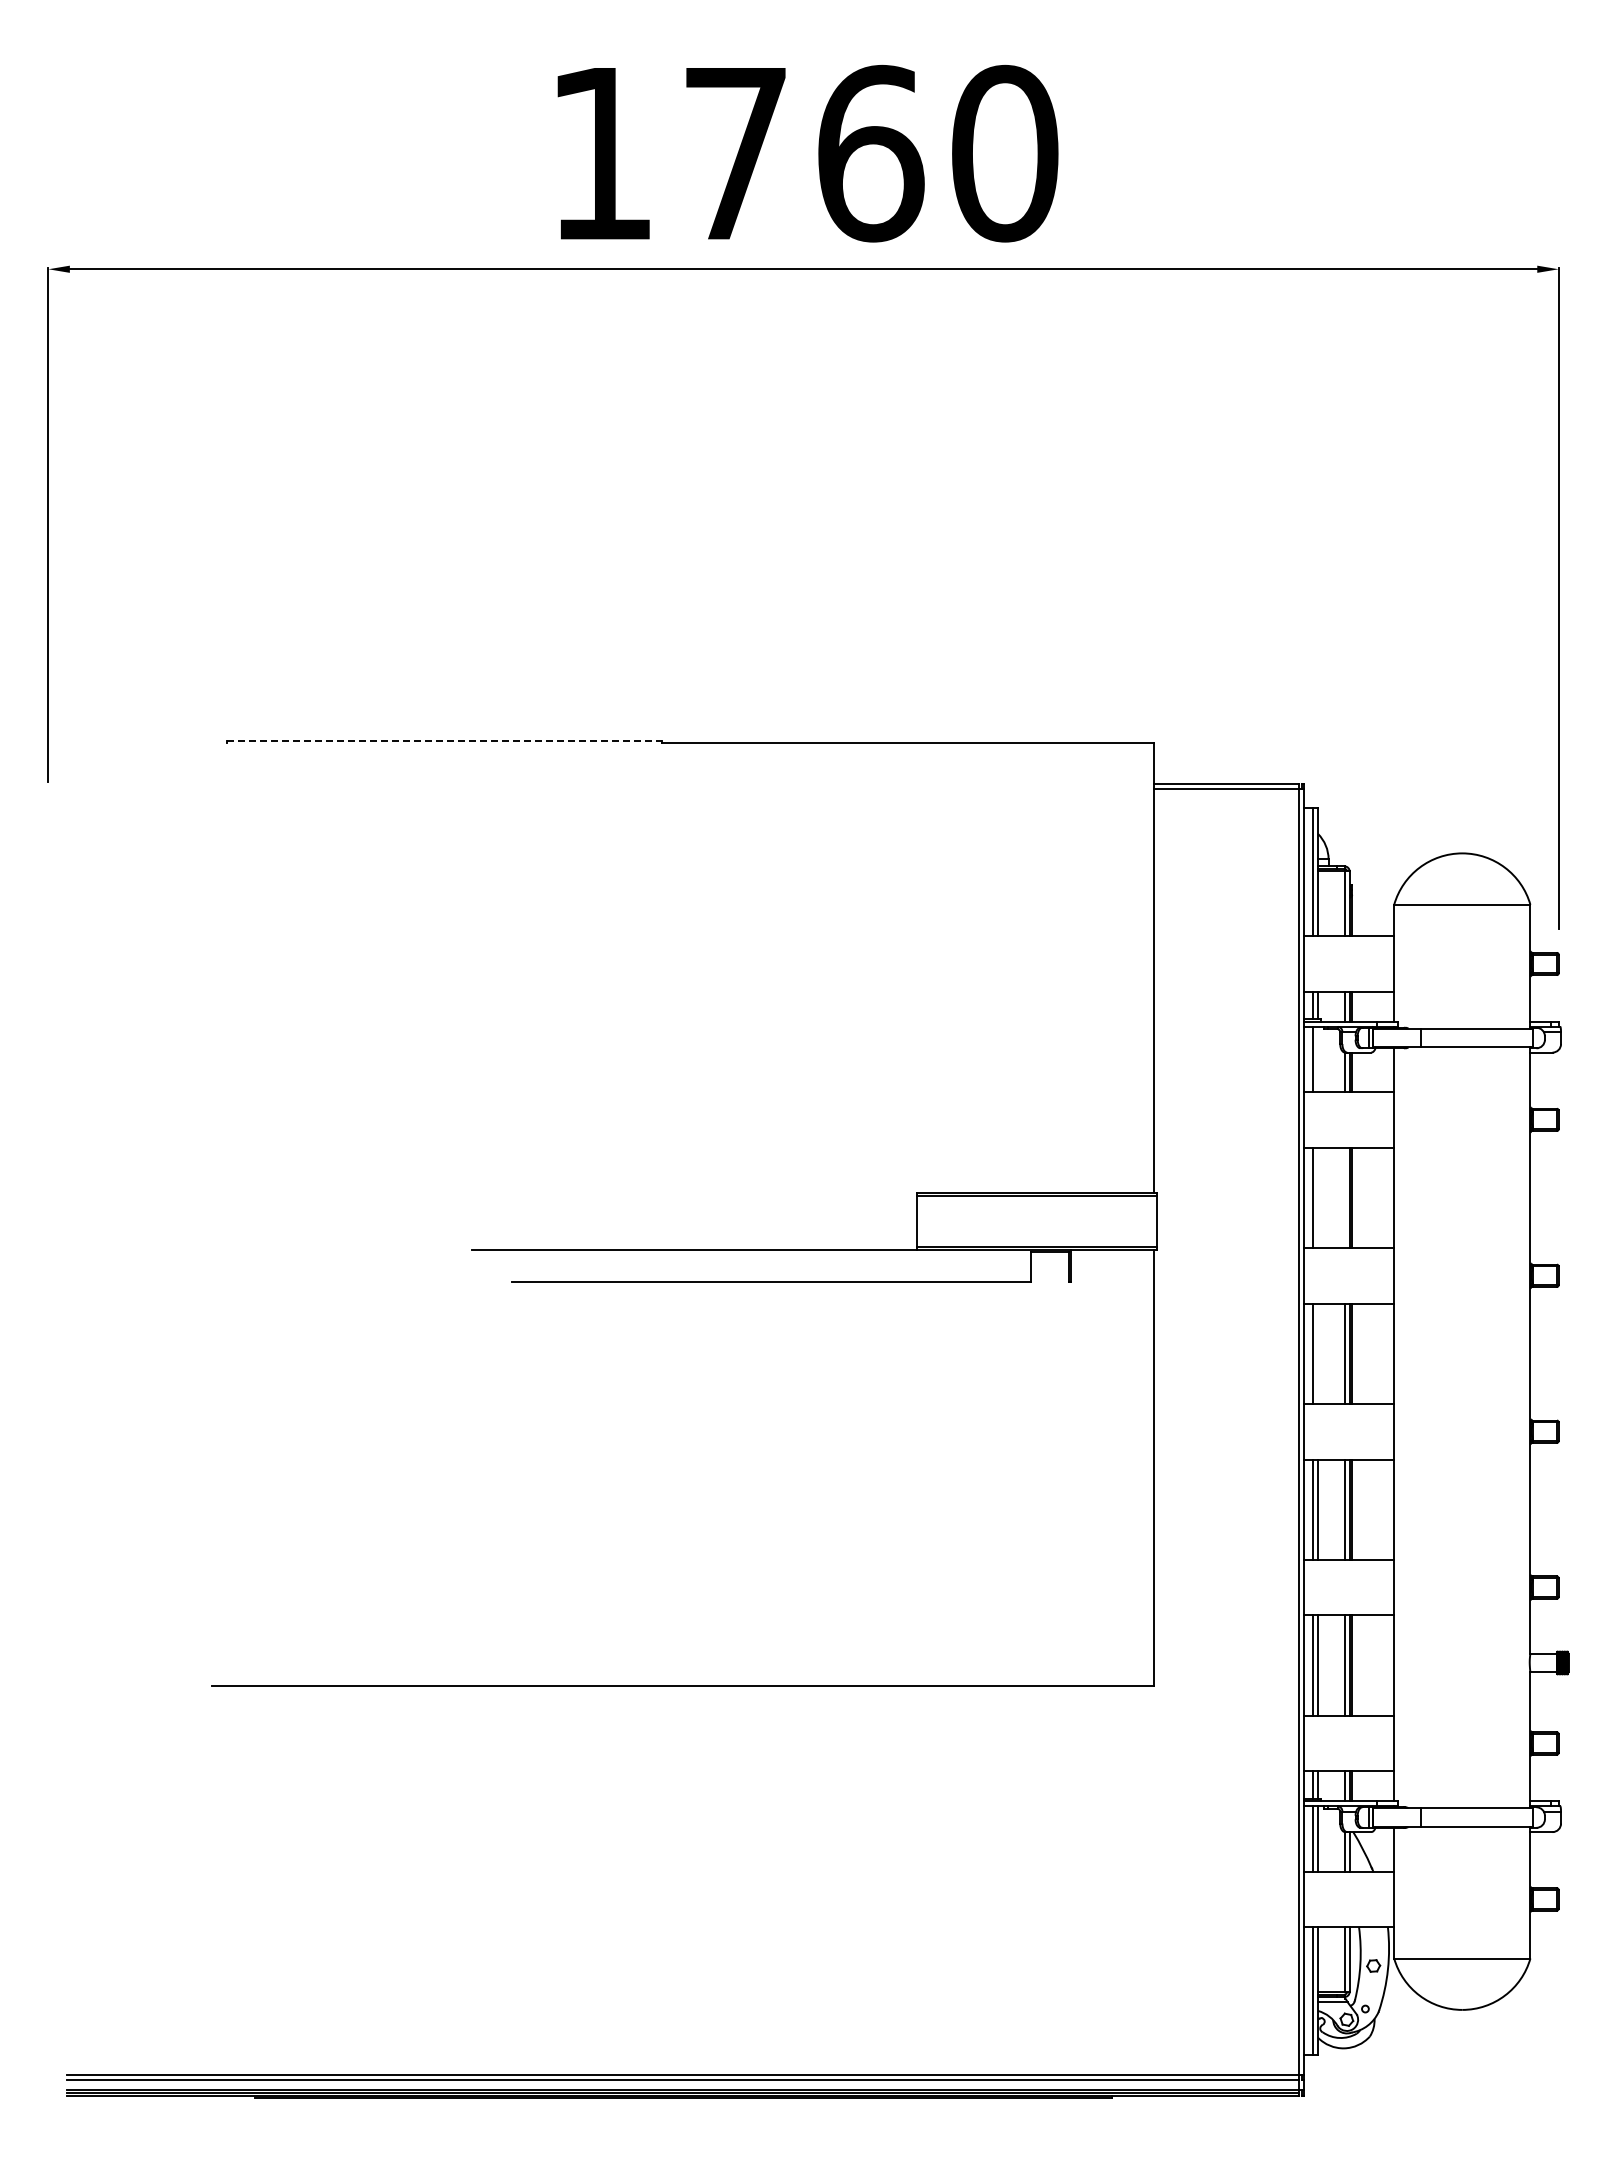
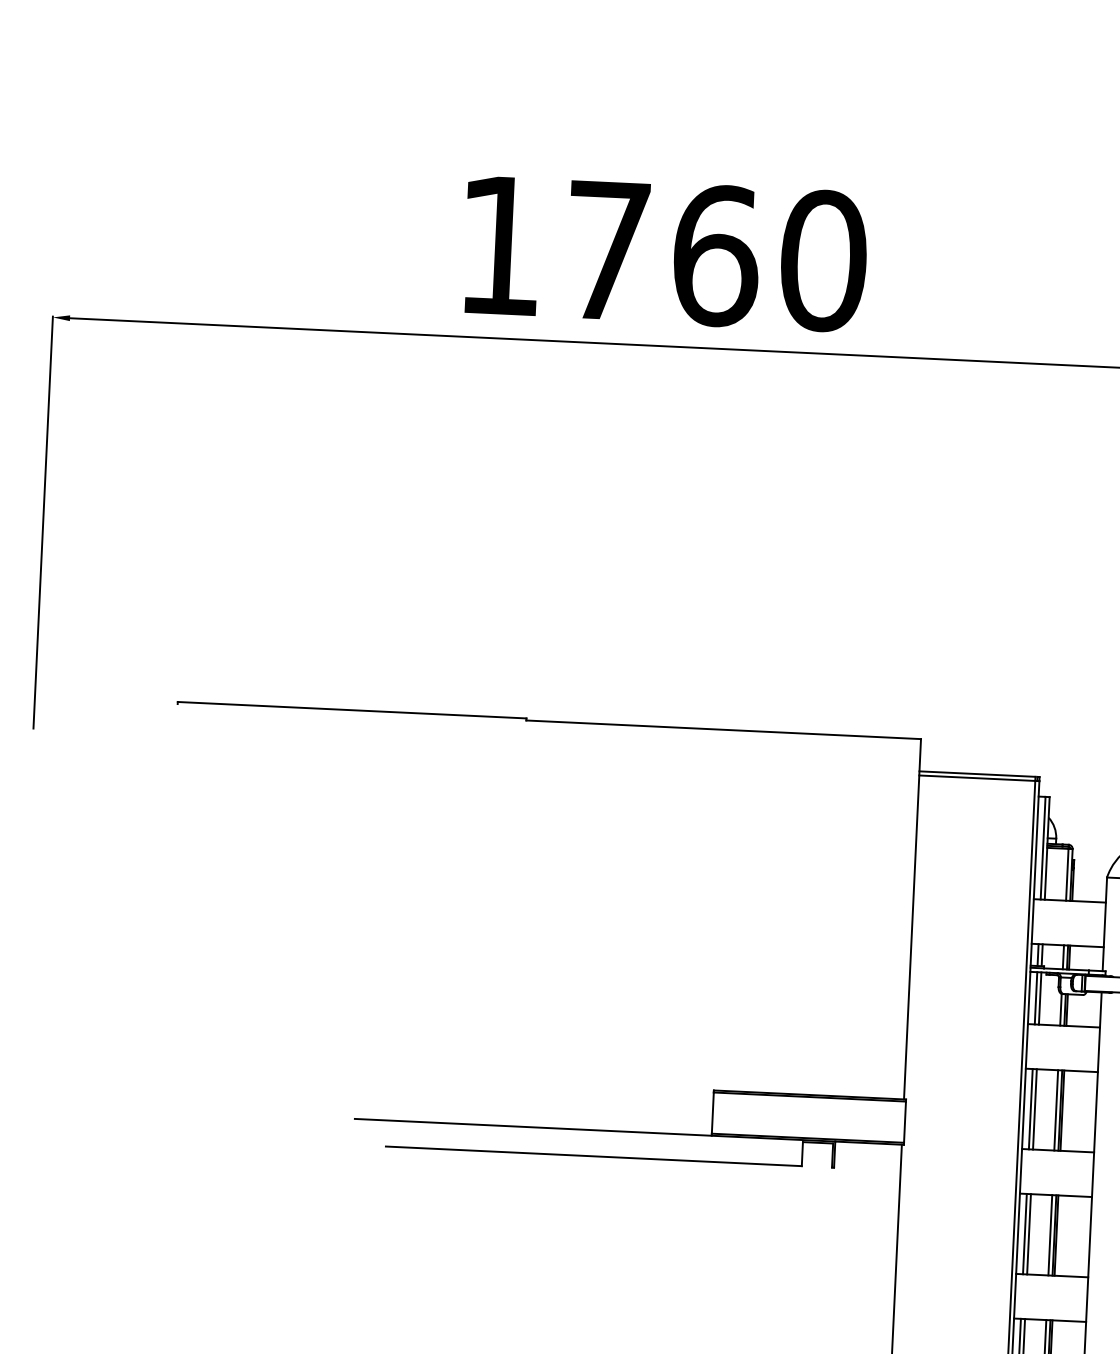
line: (444, 740) -> (352, 709), dashed -> solid
line: (1317, 1059) -> (1039, 998), added
line: (1317, 1197) -> (1034, 1109), added
line: (1344, 1197) -> (1056, 1110), added
line: (1317, 1353) -> (1028, 1234), added

